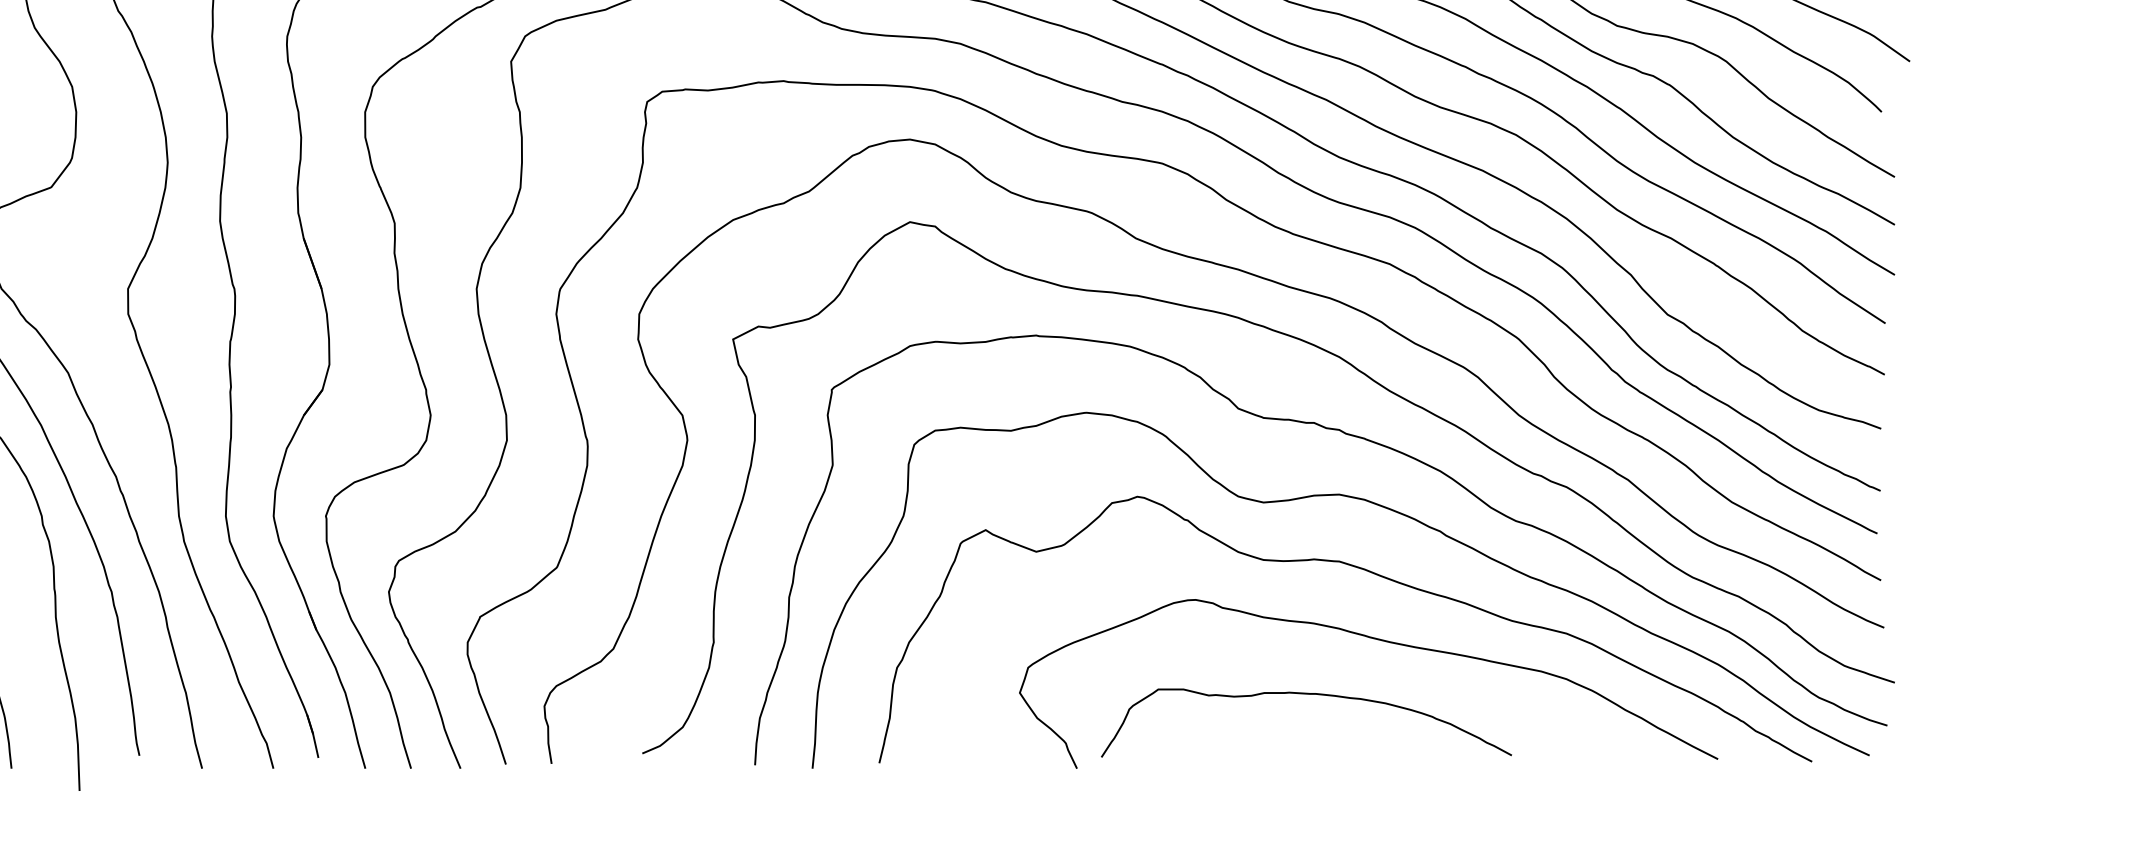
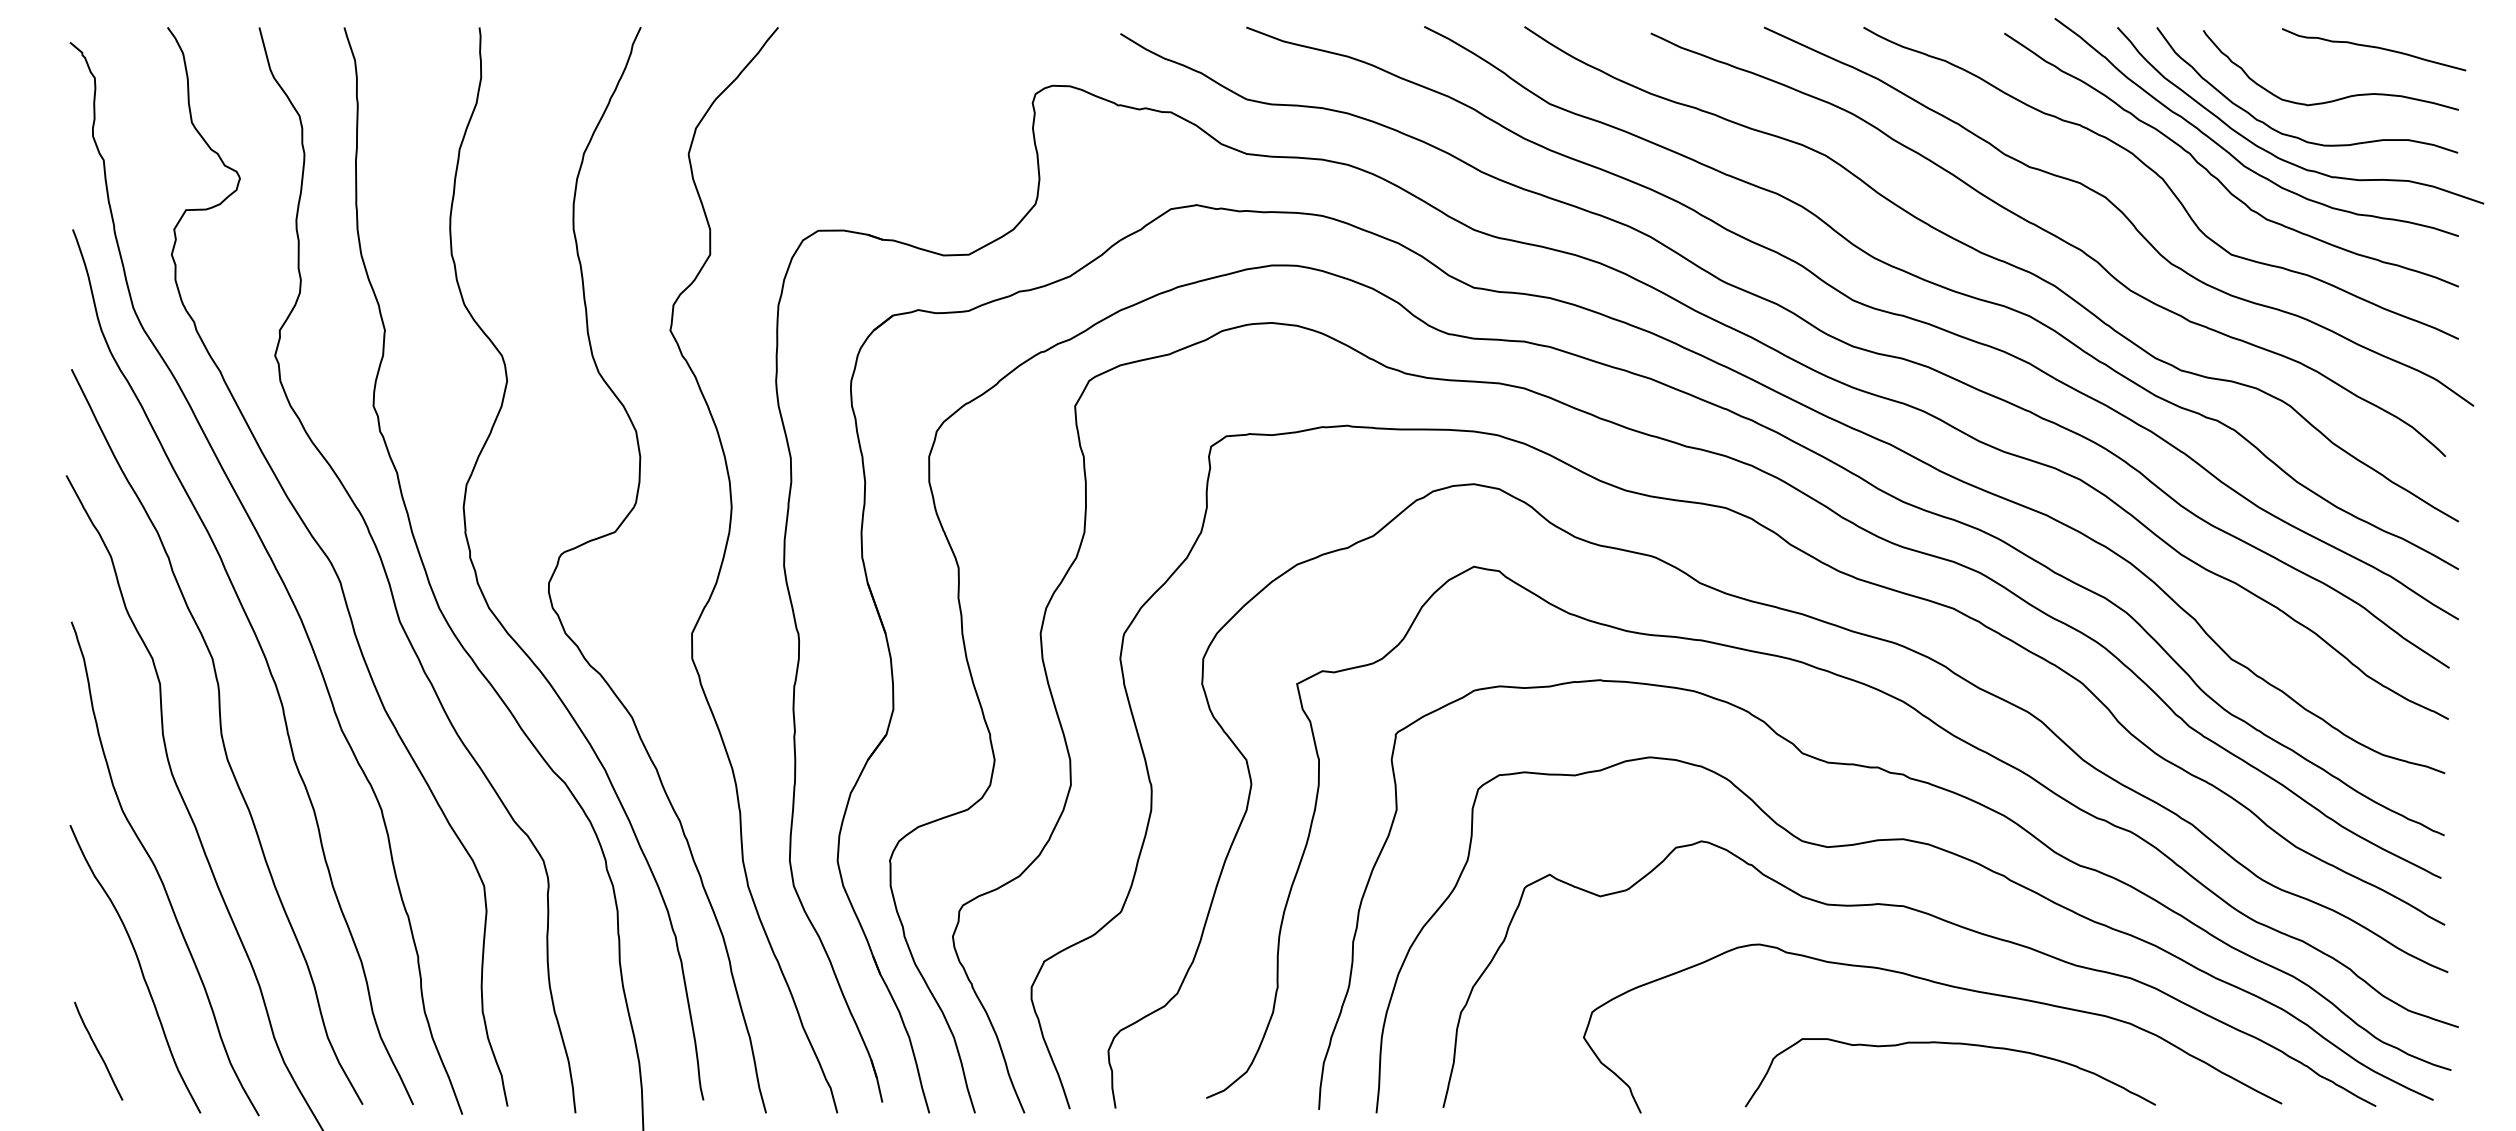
curve: (1306, 694) -> (1950, 1044), moved

